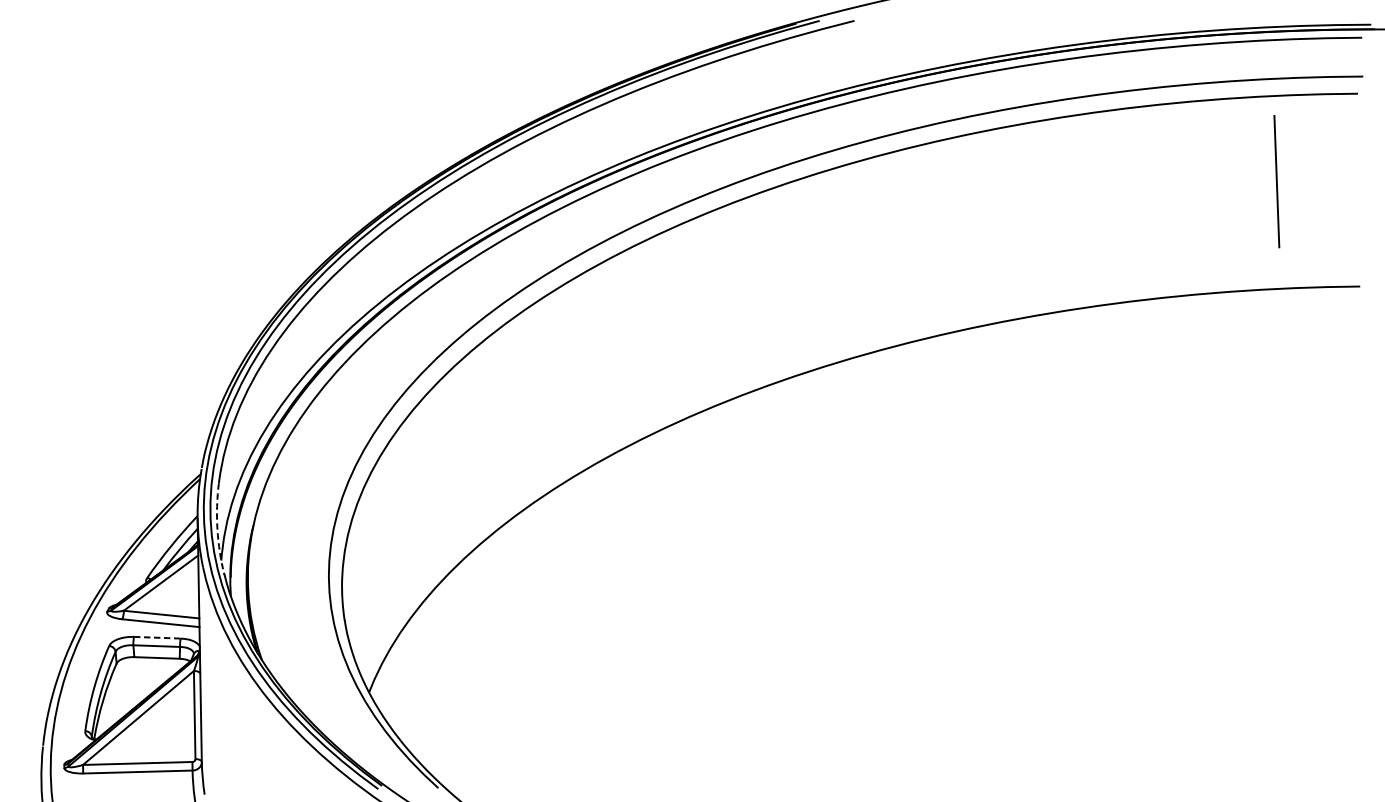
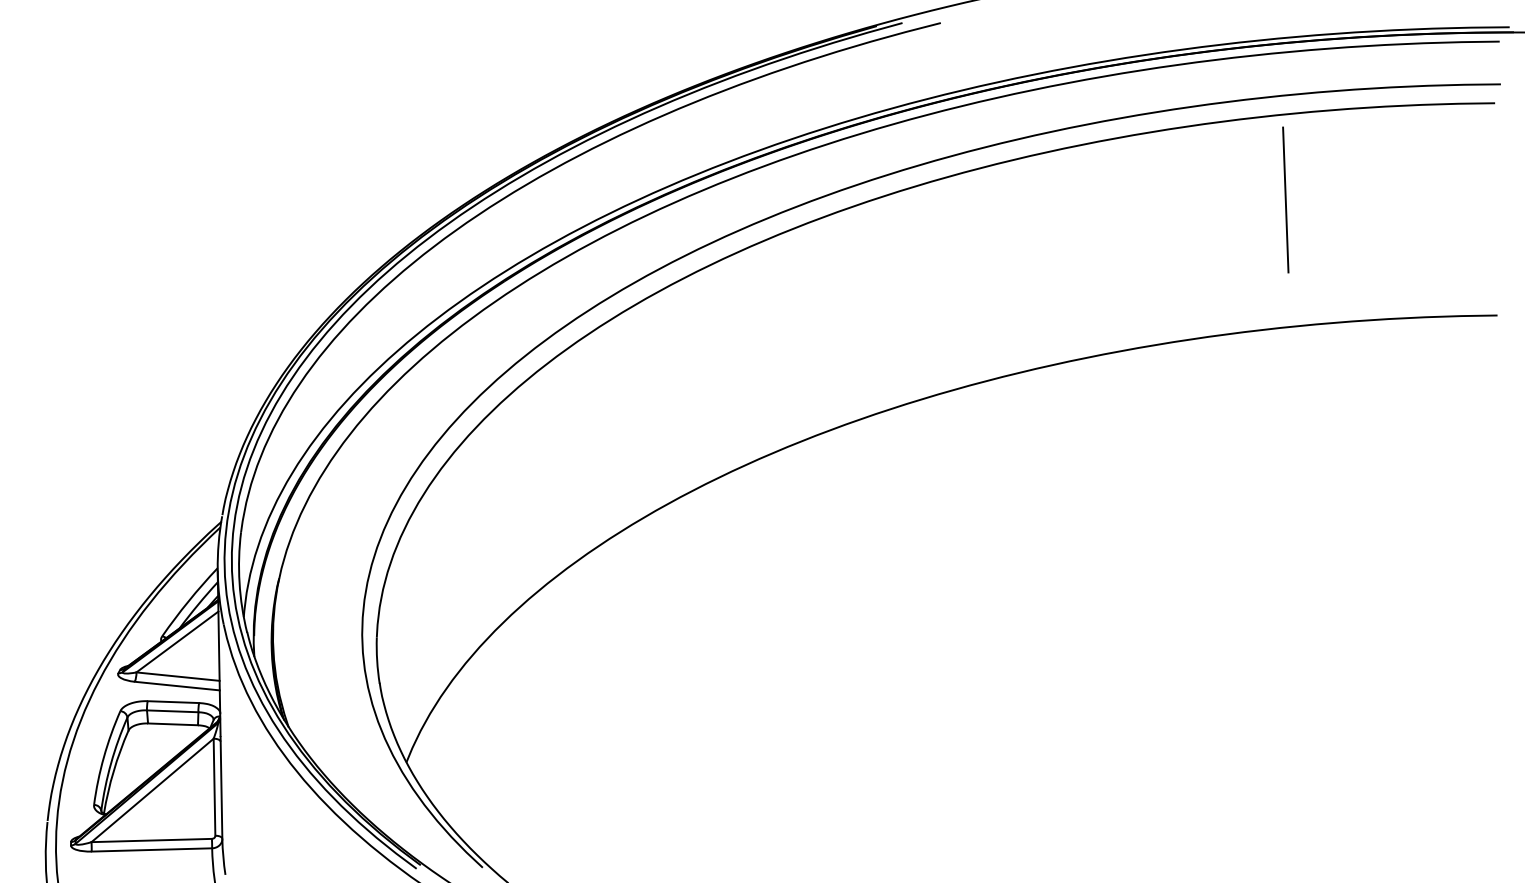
line: (1276, 181) -> (1285, 199), moved
arc: (217, 529) -> (239, 582), dashed -> solid
line: (157, 638) -> (173, 702), dashed -> solid

